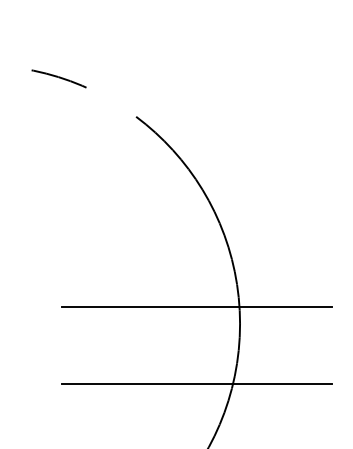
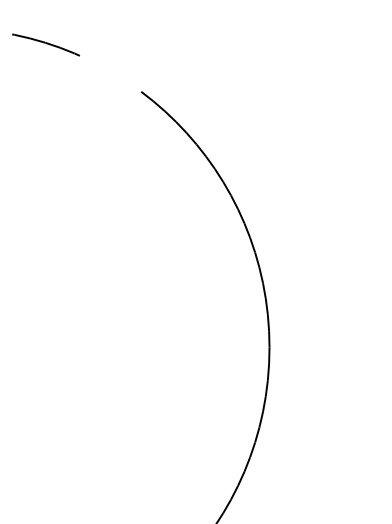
line: (196, 307) -> (215, 327), removed
line: (196, 384) -> (215, 422), removed

